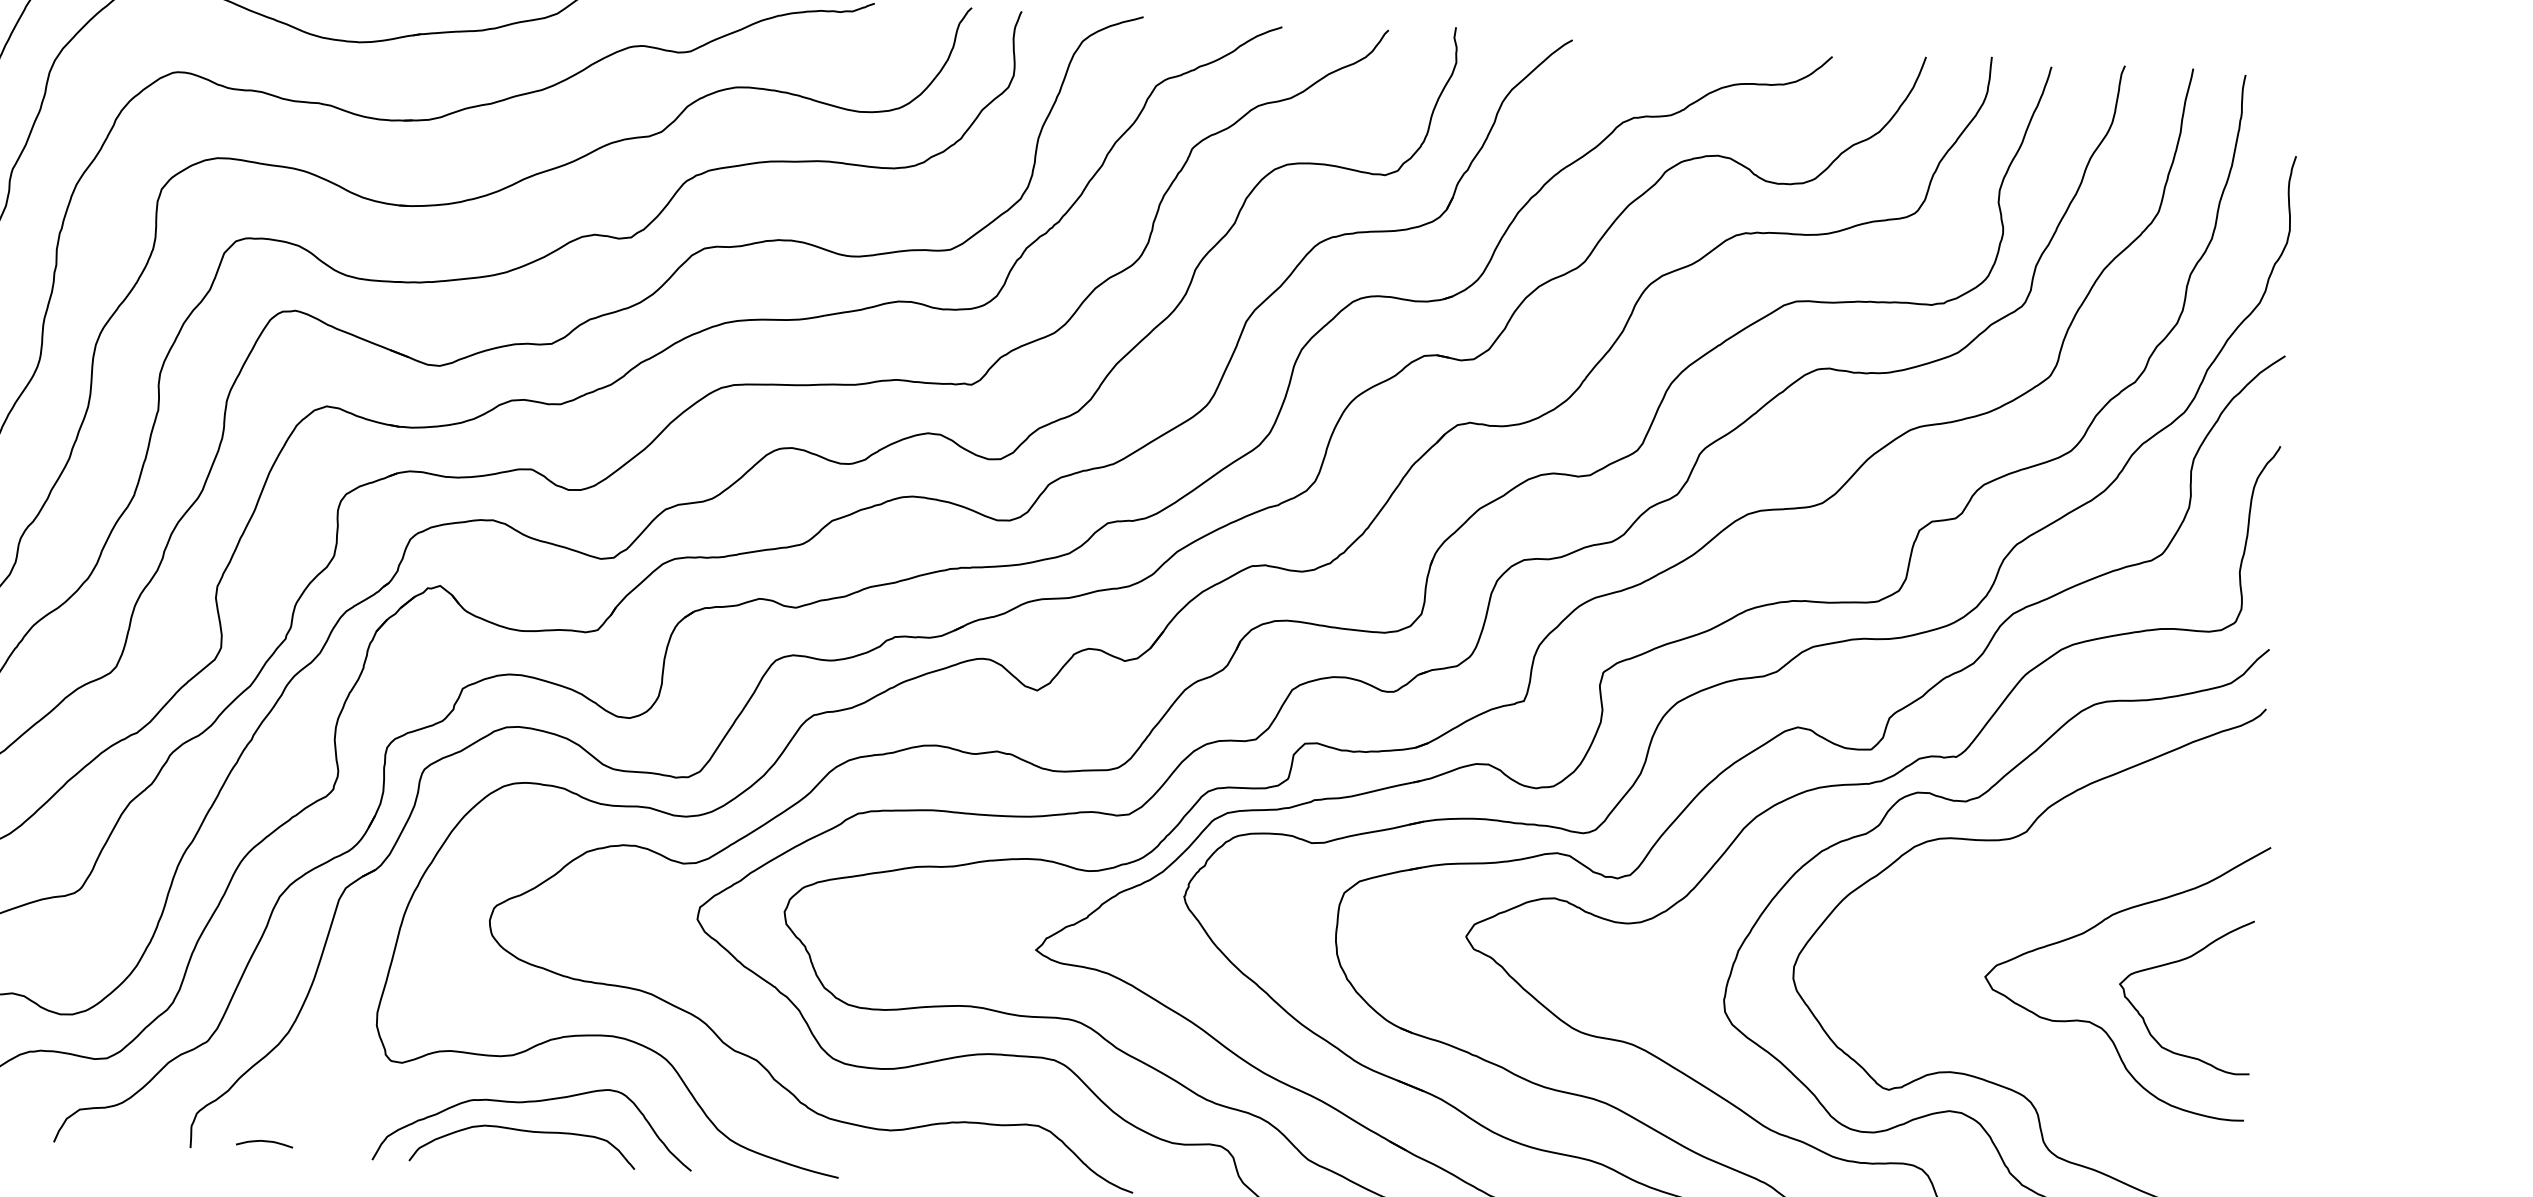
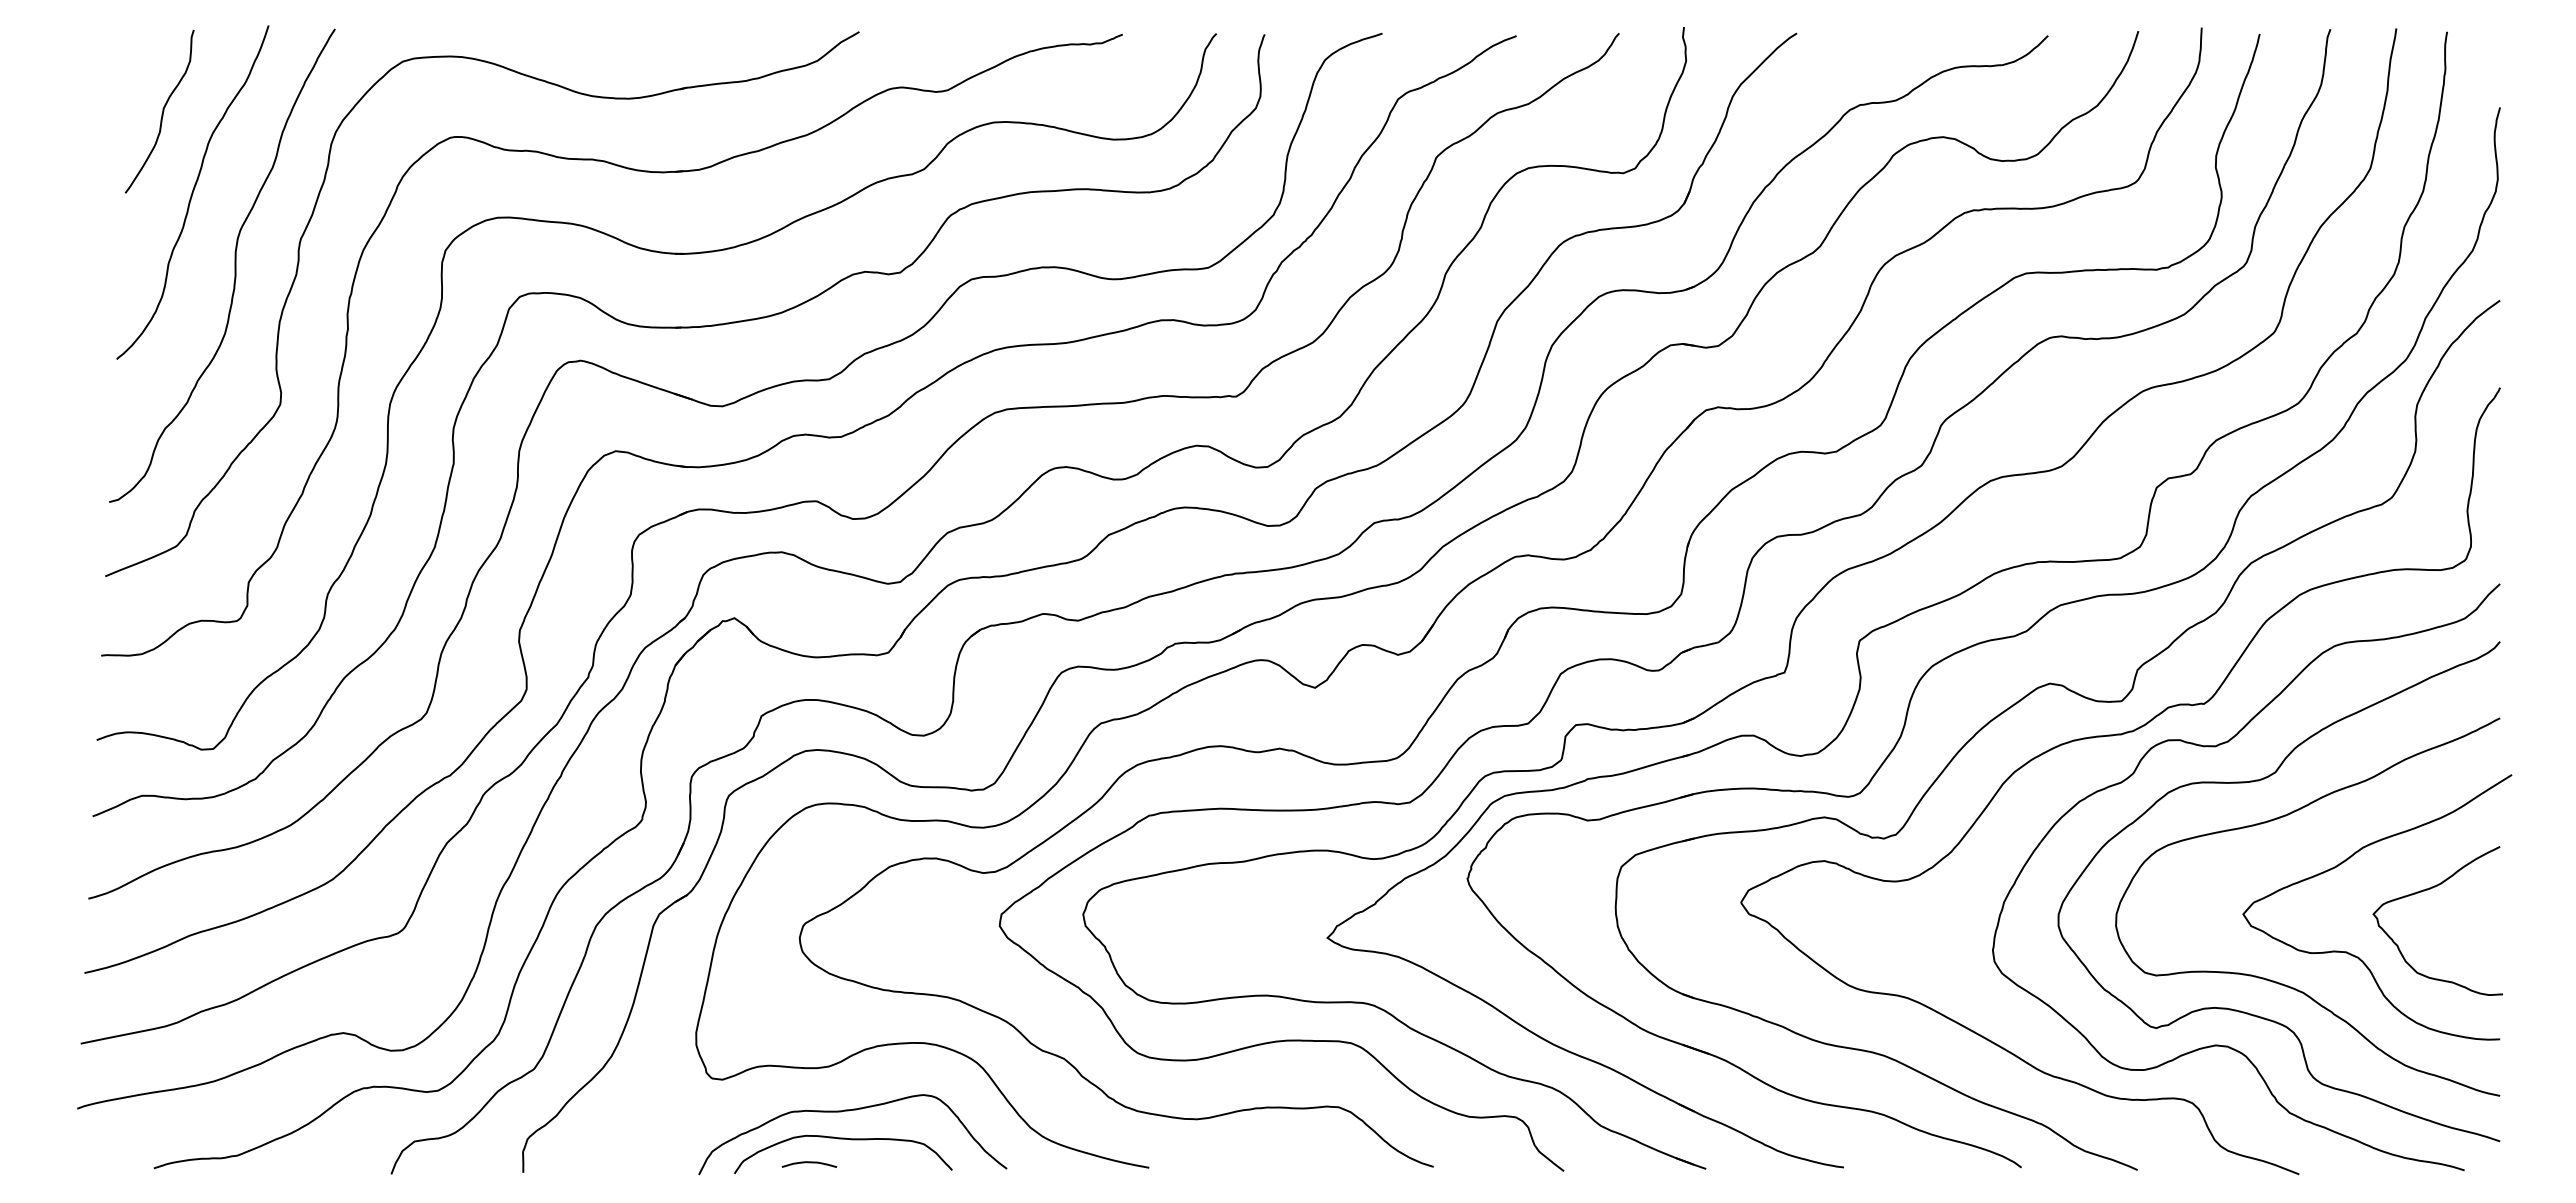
curve: (2021, 1050) -> (2282, 983), added
curve: (264, 1142) -> (809, 1163), moved

